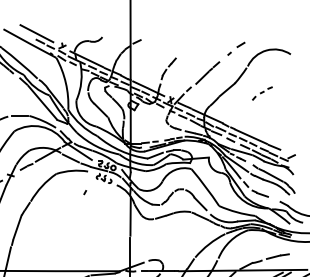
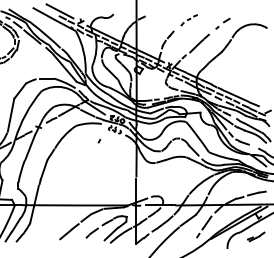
part: (261, 93) -> (188, 20), moved

